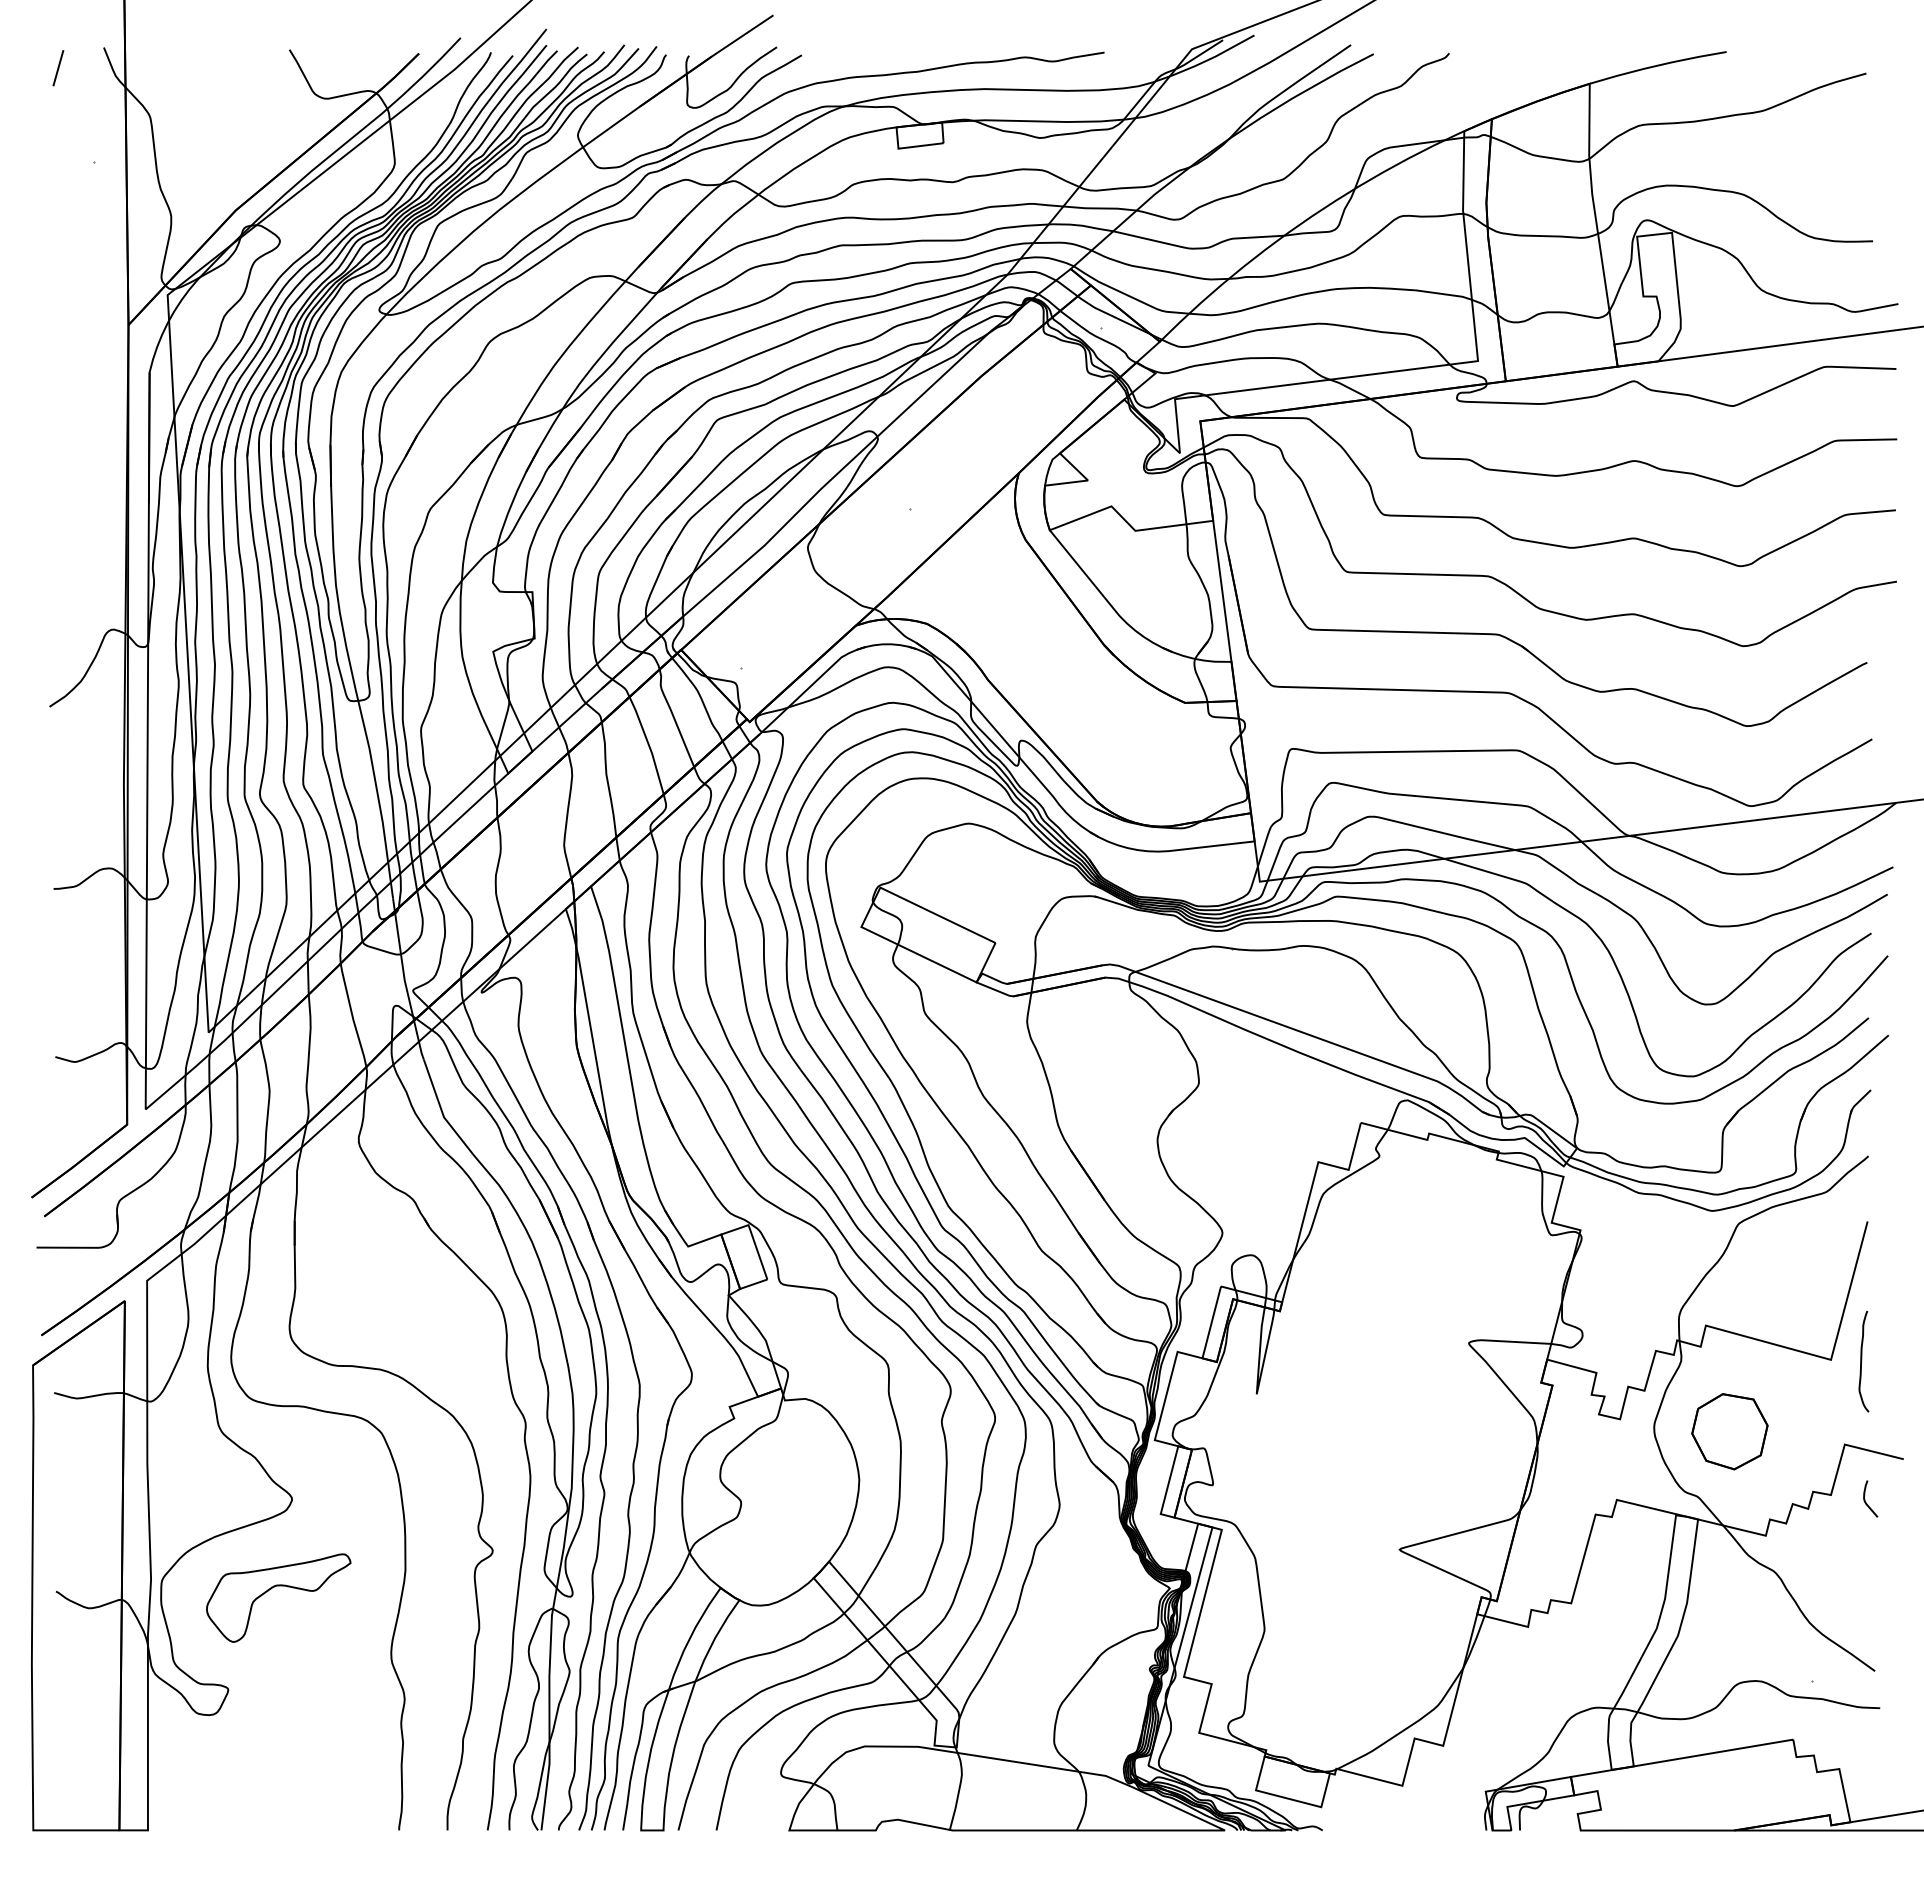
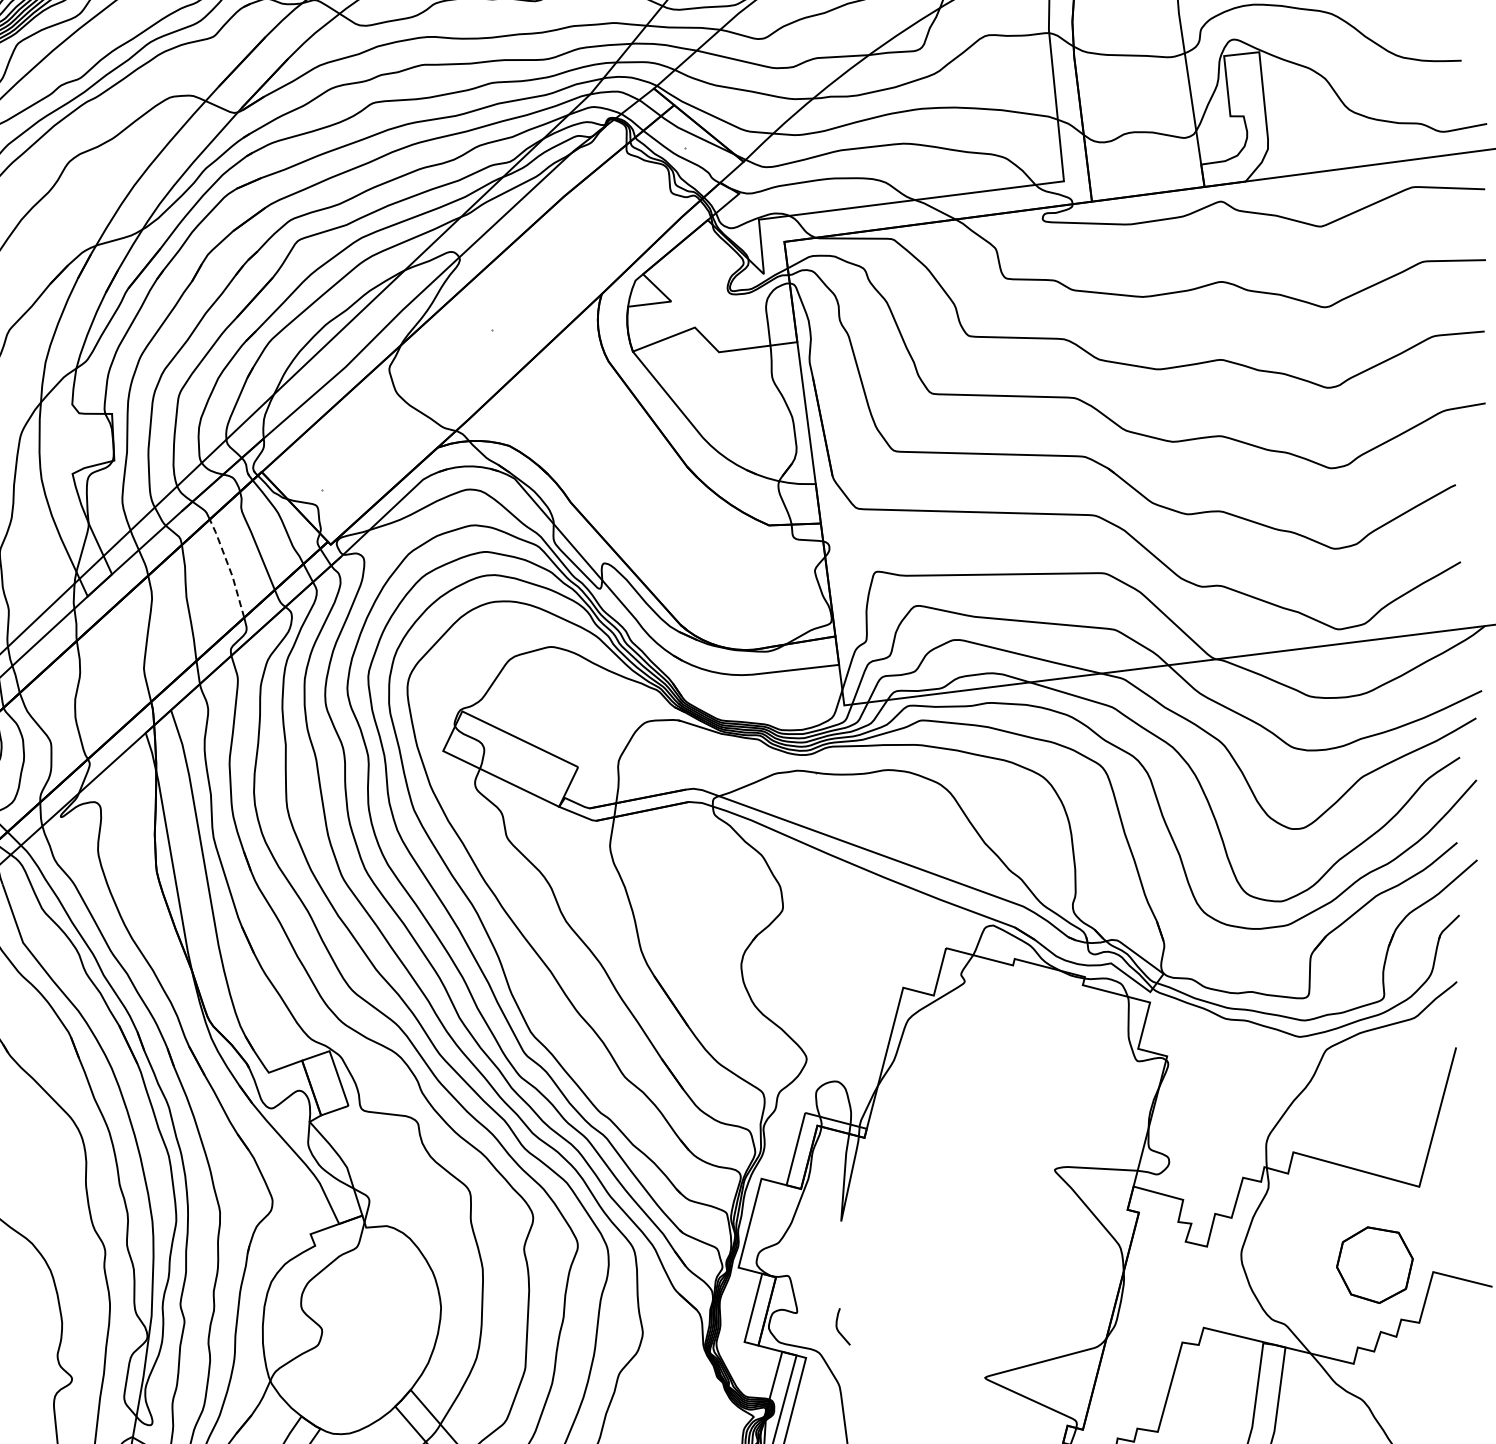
line: (648, 744) -> (228, 567), solid -> dashed
curve: (1862, 1361) -> (1451, 1188), removed
part: (1729, 1431) -> (1374, 1264), moved
curve: (1865, 1499) -> (837, 1327), moved

